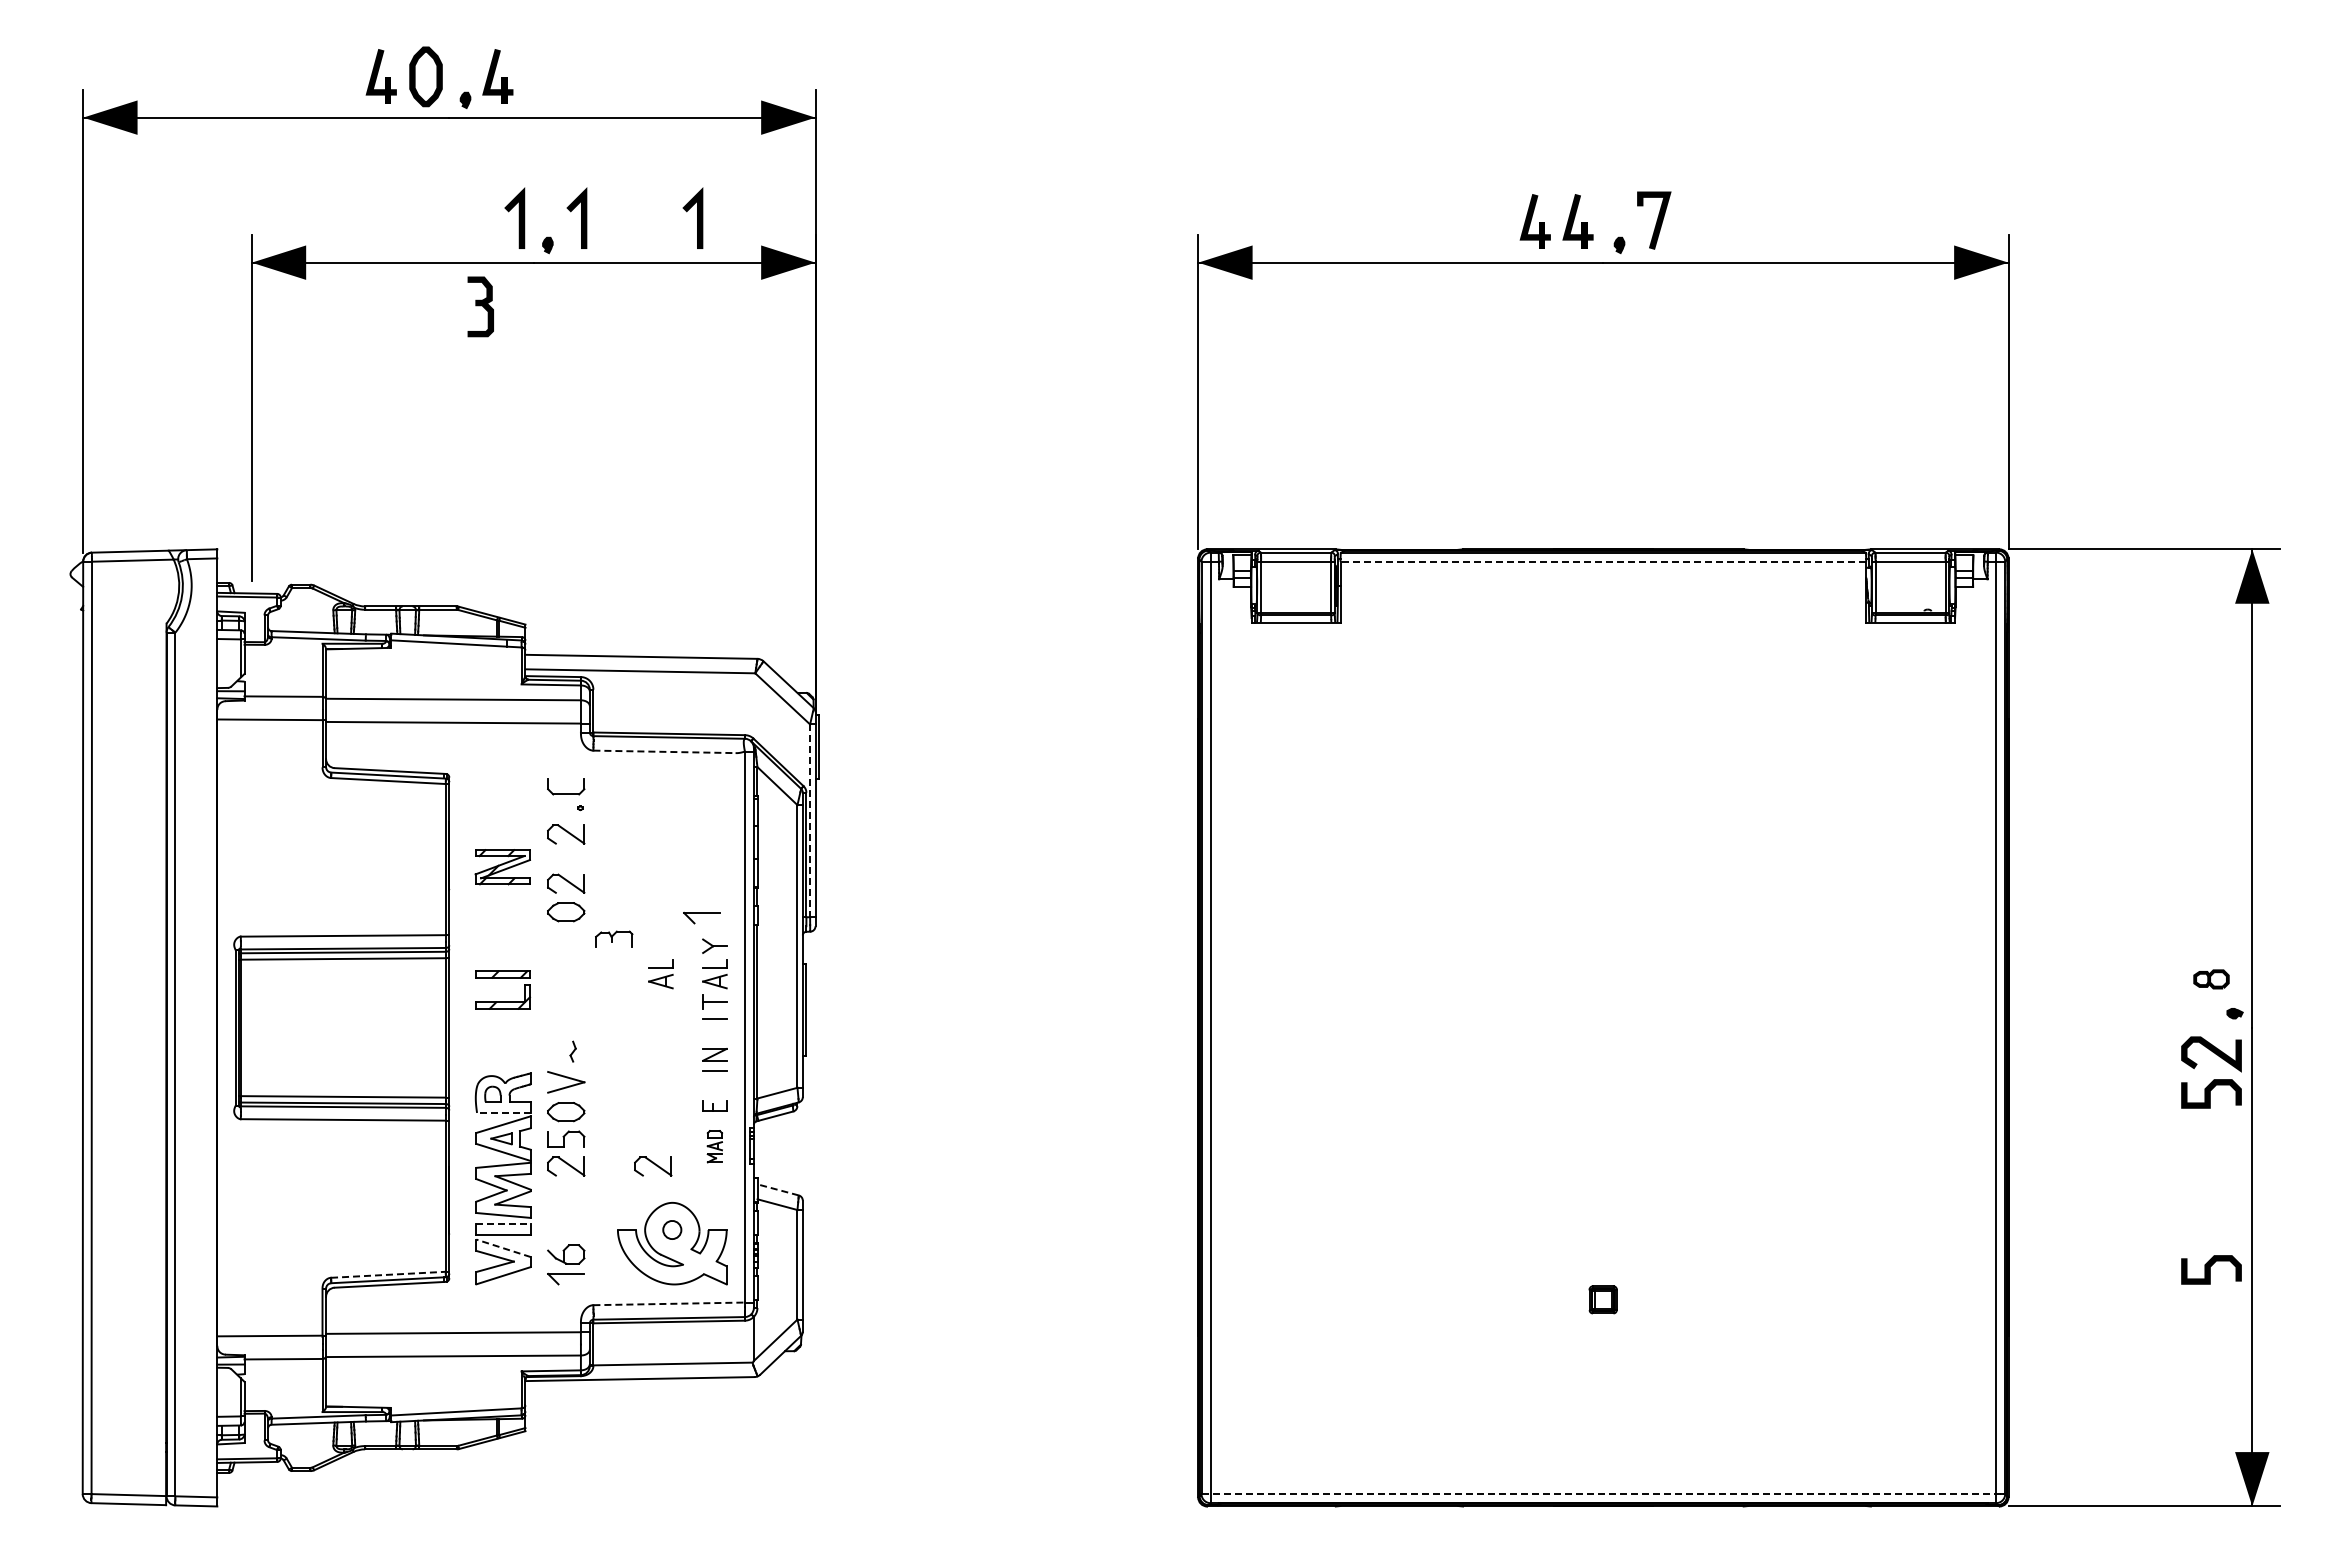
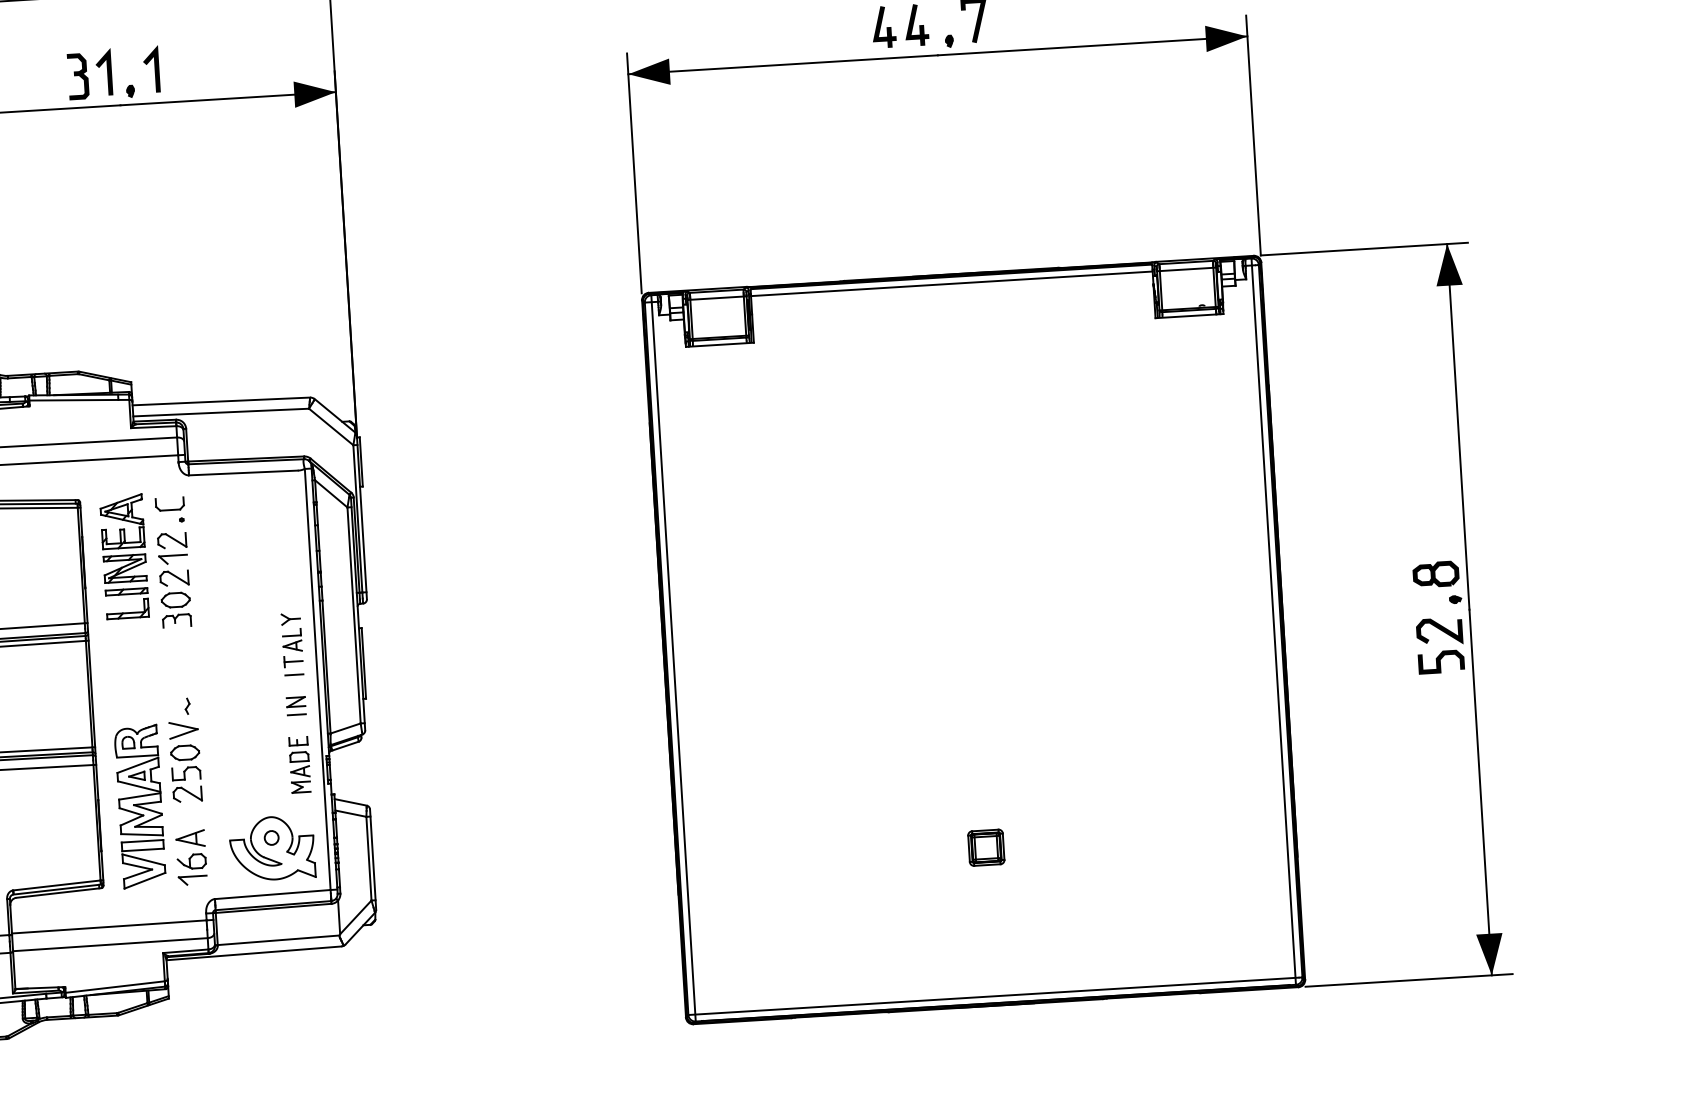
line: (697, 217) -> (243, 63), removed
part: (480, 306) -> (78, 76), moved
line: (1603, 561) -> (951, 283), dashed -> solid
line: (664, 751) -> (243, 472), dashed -> solid
part: (502, 805) -> (122, 521), added
line: (810, 821) -> (358, 519), dashed -> solid
part: (701, 918) -> (172, 559), moved
part: (614, 938) -> (177, 620), moved
part: (660, 974) -> (250, 643), removed
part: (503, 978) -> (127, 594), moved
part: (2211, 979) -> (1436, 574), size x1.67
line: (503, 1112) -> (137, 756), dashed -> solid
part: (714, 1146) -> (300, 772), size x1.67
part: (653, 1166) -> (254, 790), removed
line: (777, 1189) -> (350, 802), dashed -> solid
line: (504, 1224) -> (143, 841), dashed -> solid
part: (566, 1224) -> (190, 838), added
line: (503, 1248) -> (143, 859), dashed -> solid
curve: (2210, 1269) -> (1448, 796), removed
line: (388, 1274) -> (56, 885), dashed -> solid
part: (1602, 1299) -> (985, 847), size x1.67
line: (669, 1303) -> (272, 894), dashed -> solid
line: (1601, 1494) -> (994, 996), dashed -> solid

